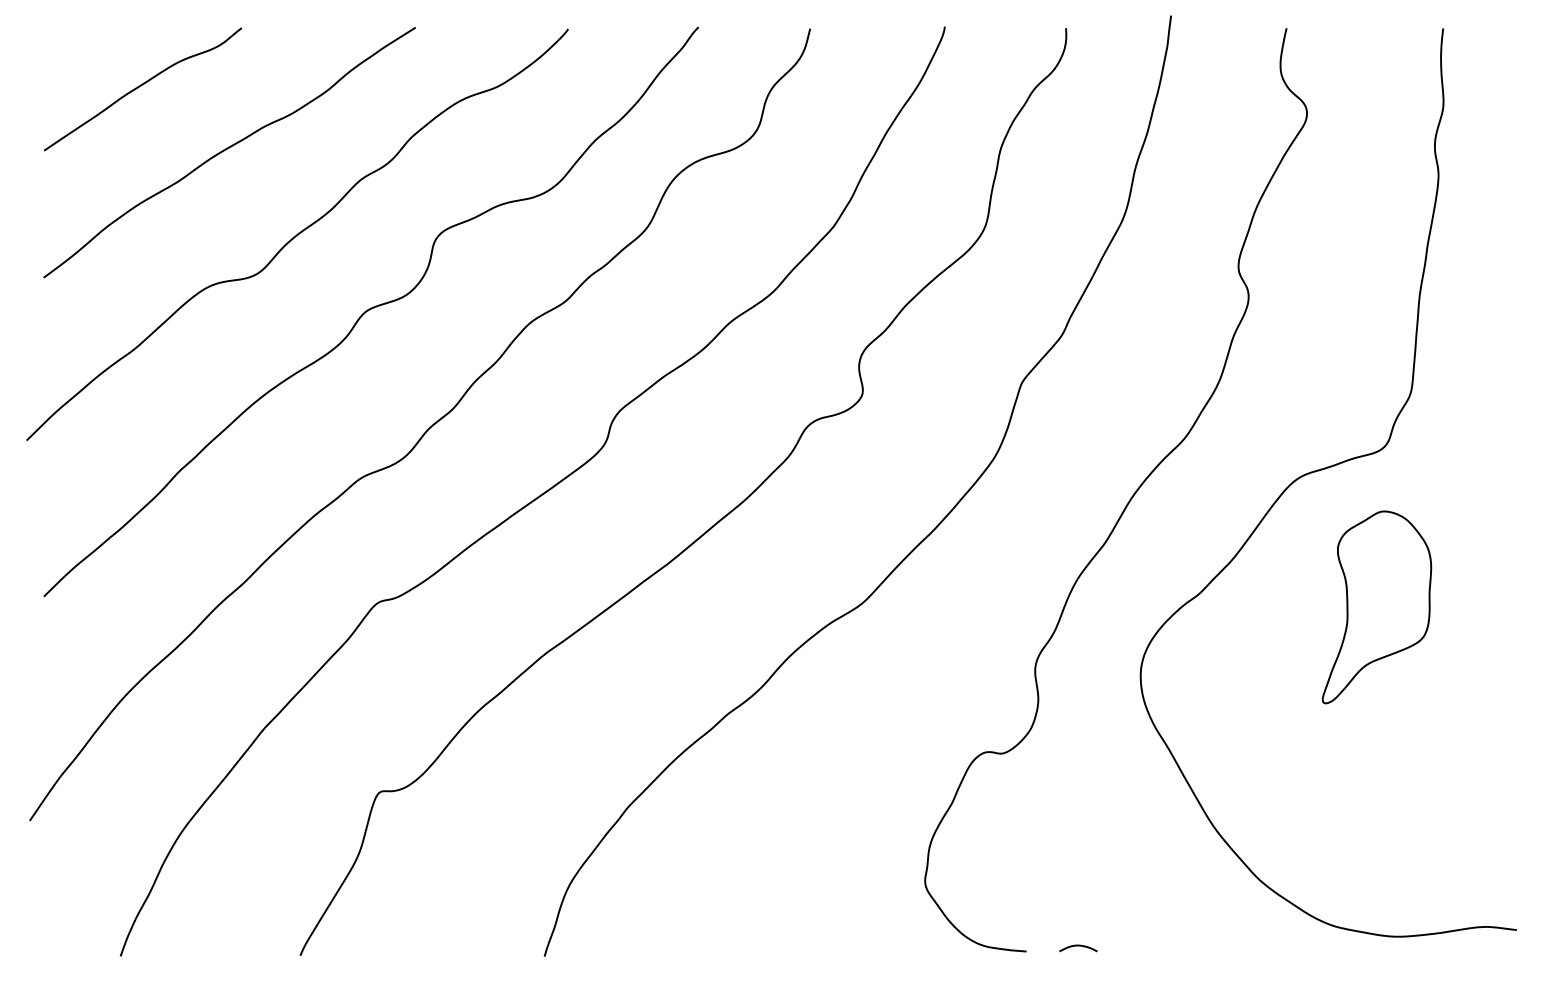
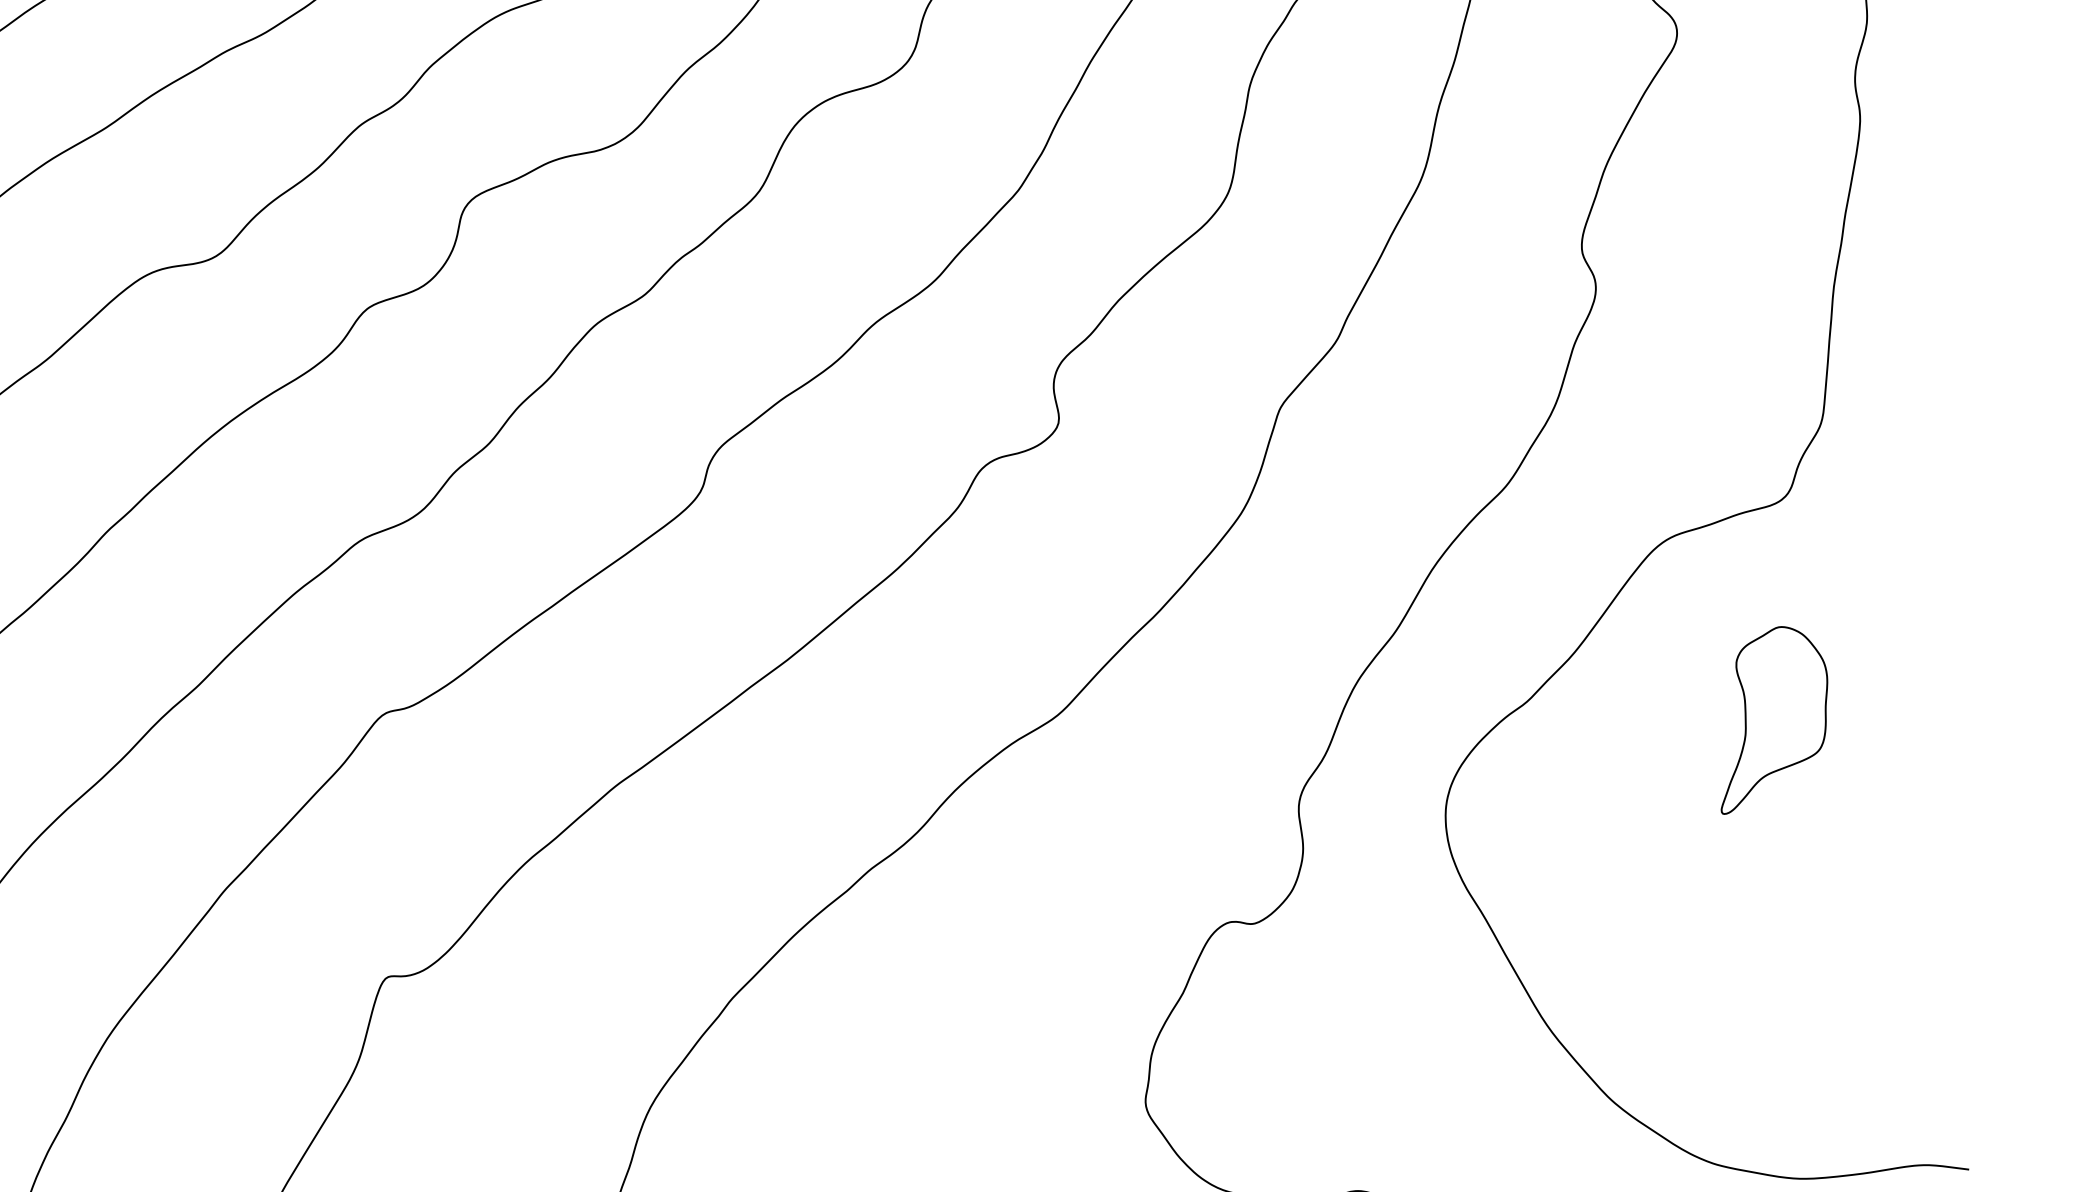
part: (1376, 607) -> (1773, 720), size x0.7

